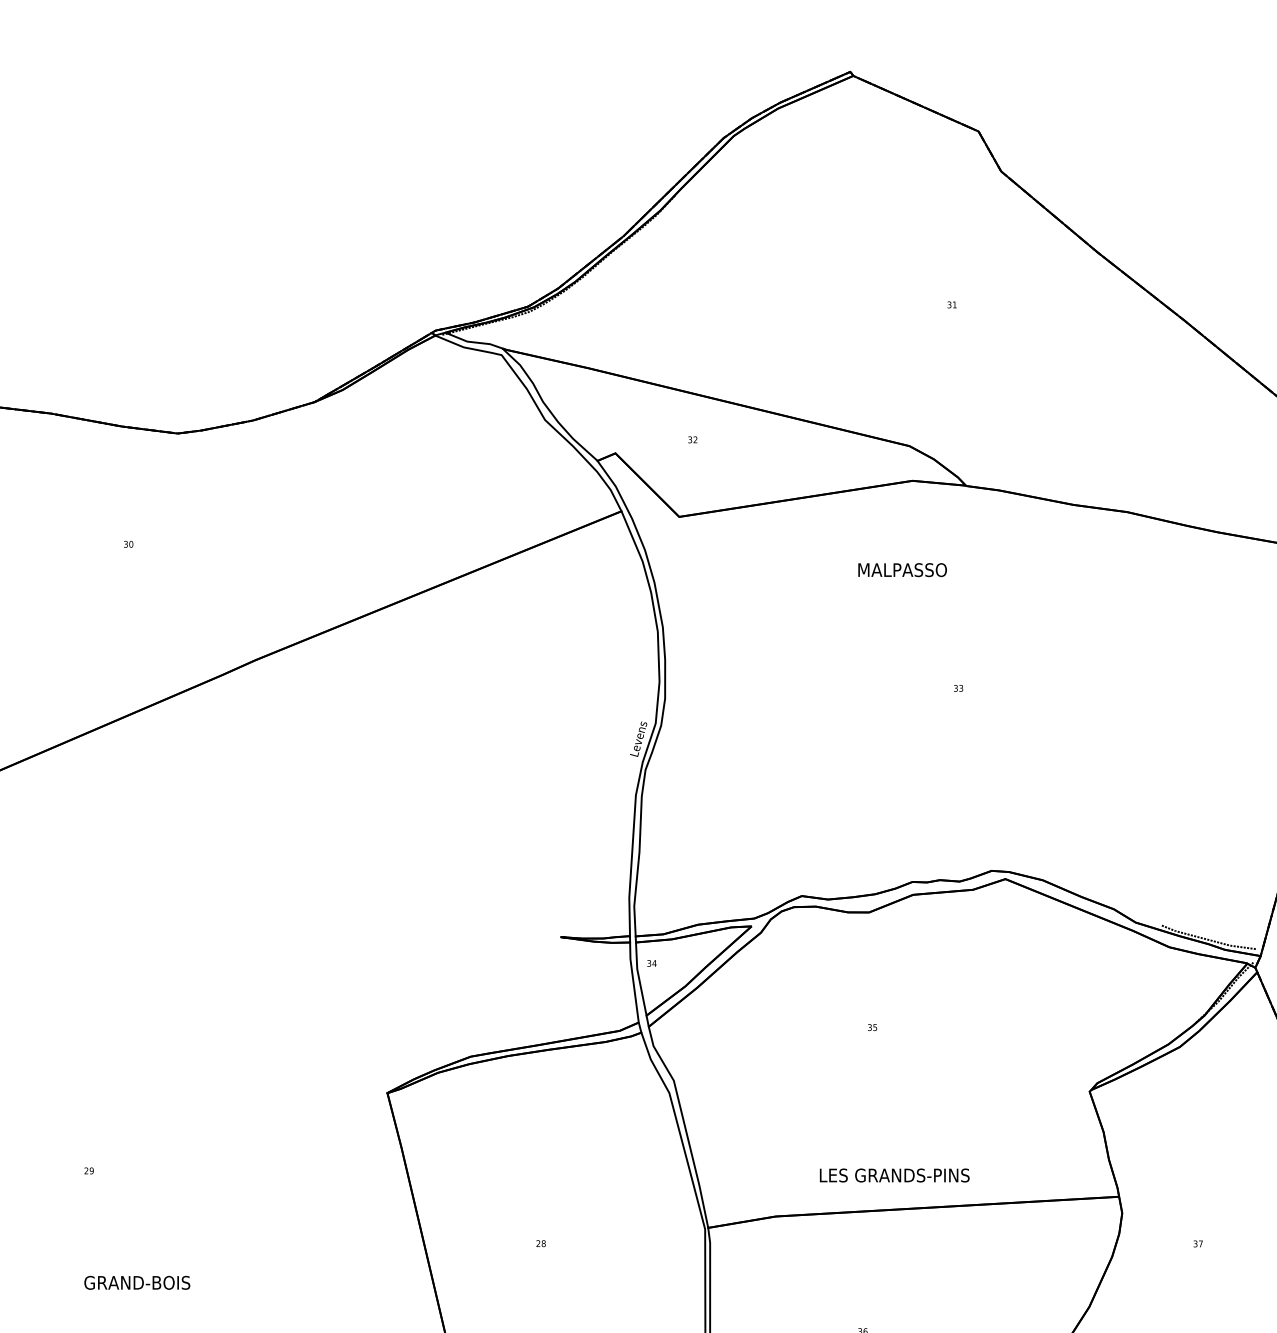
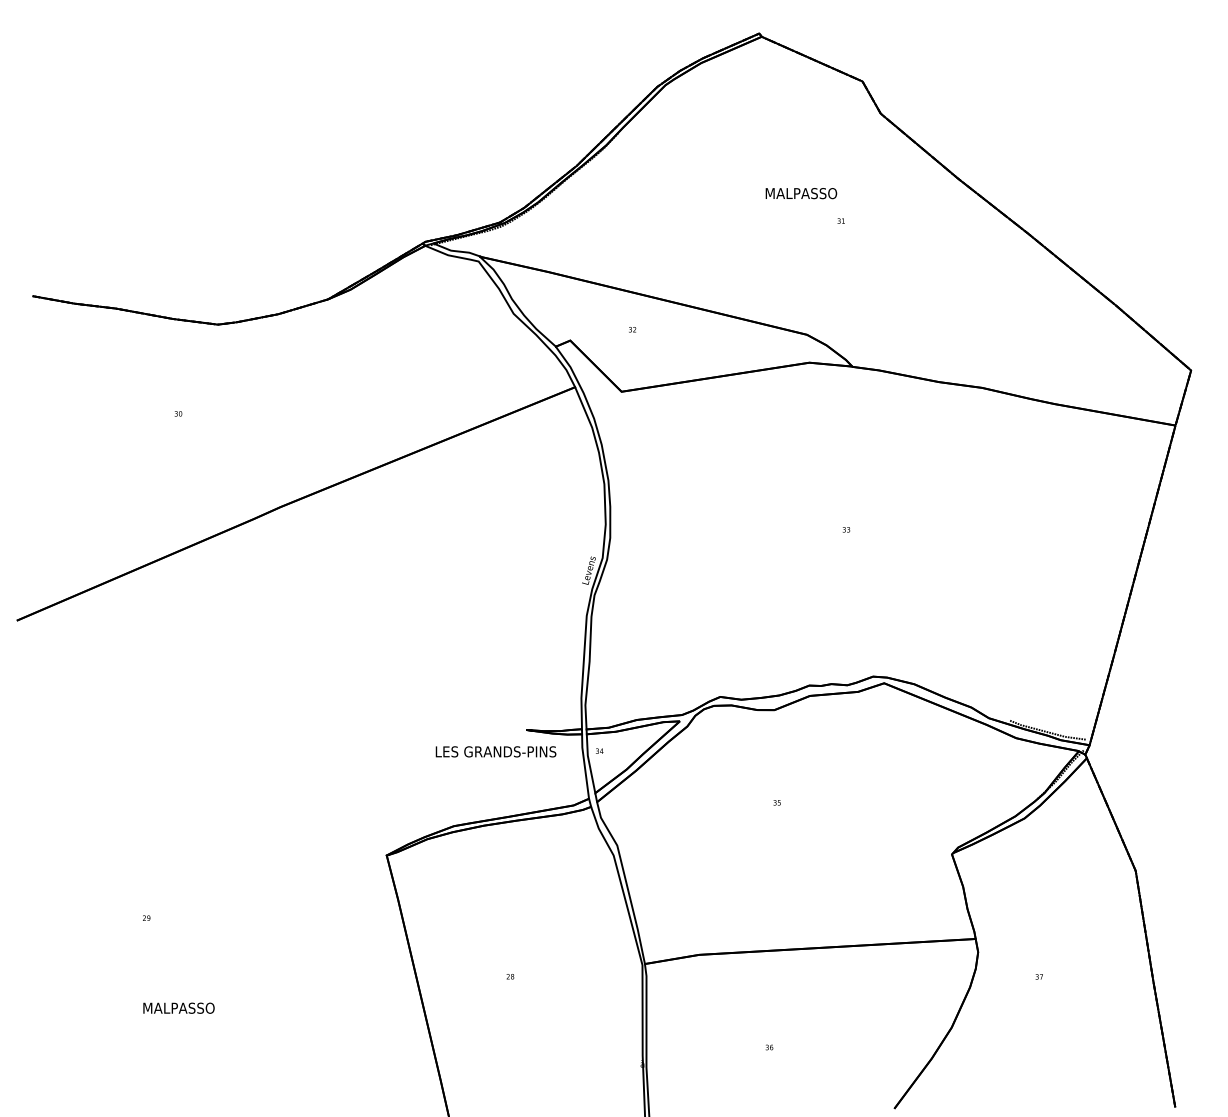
text: (902, 570) -> (801, 193), moved
text: (894, 1175) -> (495, 751), moved
text: (136, 1281) -> (184, 1007), GRAND-BOIS -> MALPASSO

